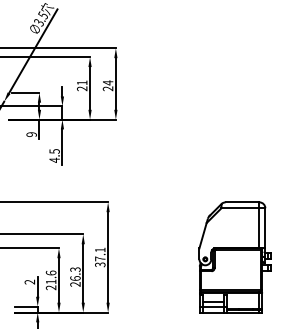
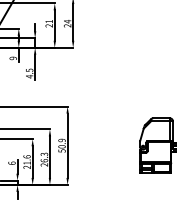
text: (100, 256) -> (62, 145), 37.1 -> 50.9
part: (234, 257) -> (157, 145), size x0.7
text: (29, 281) -> (11, 162), 2 -> 6

